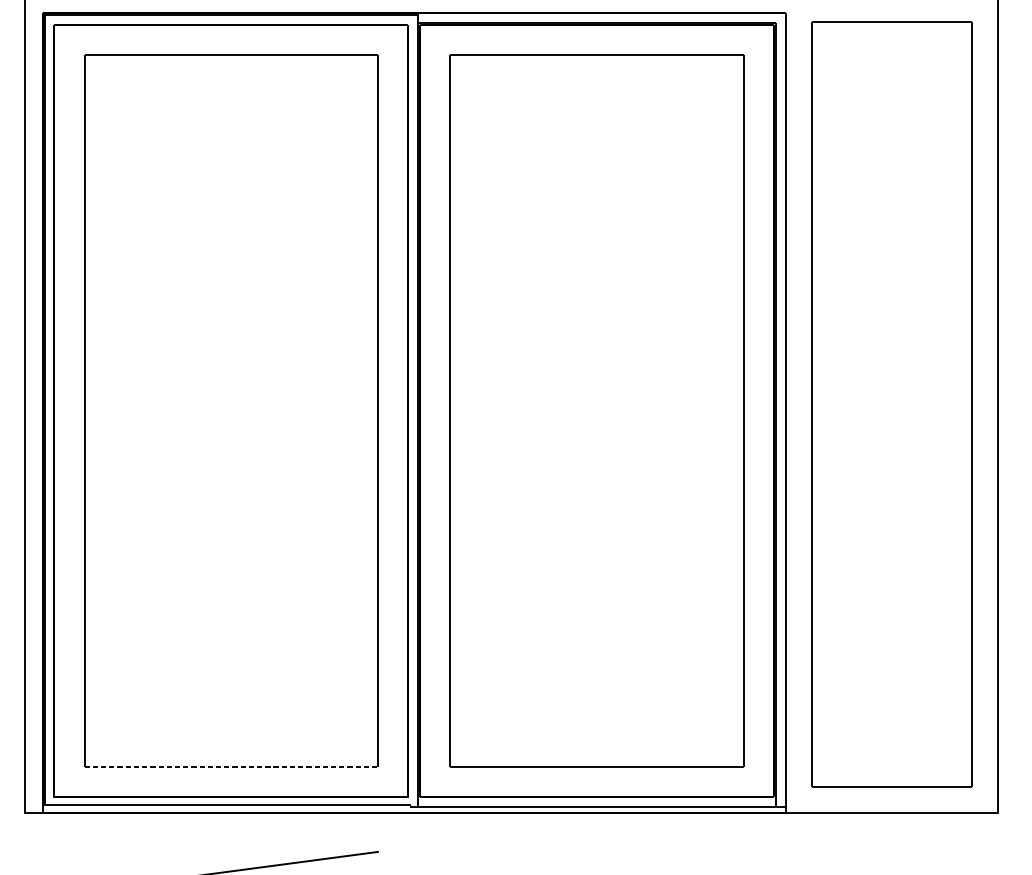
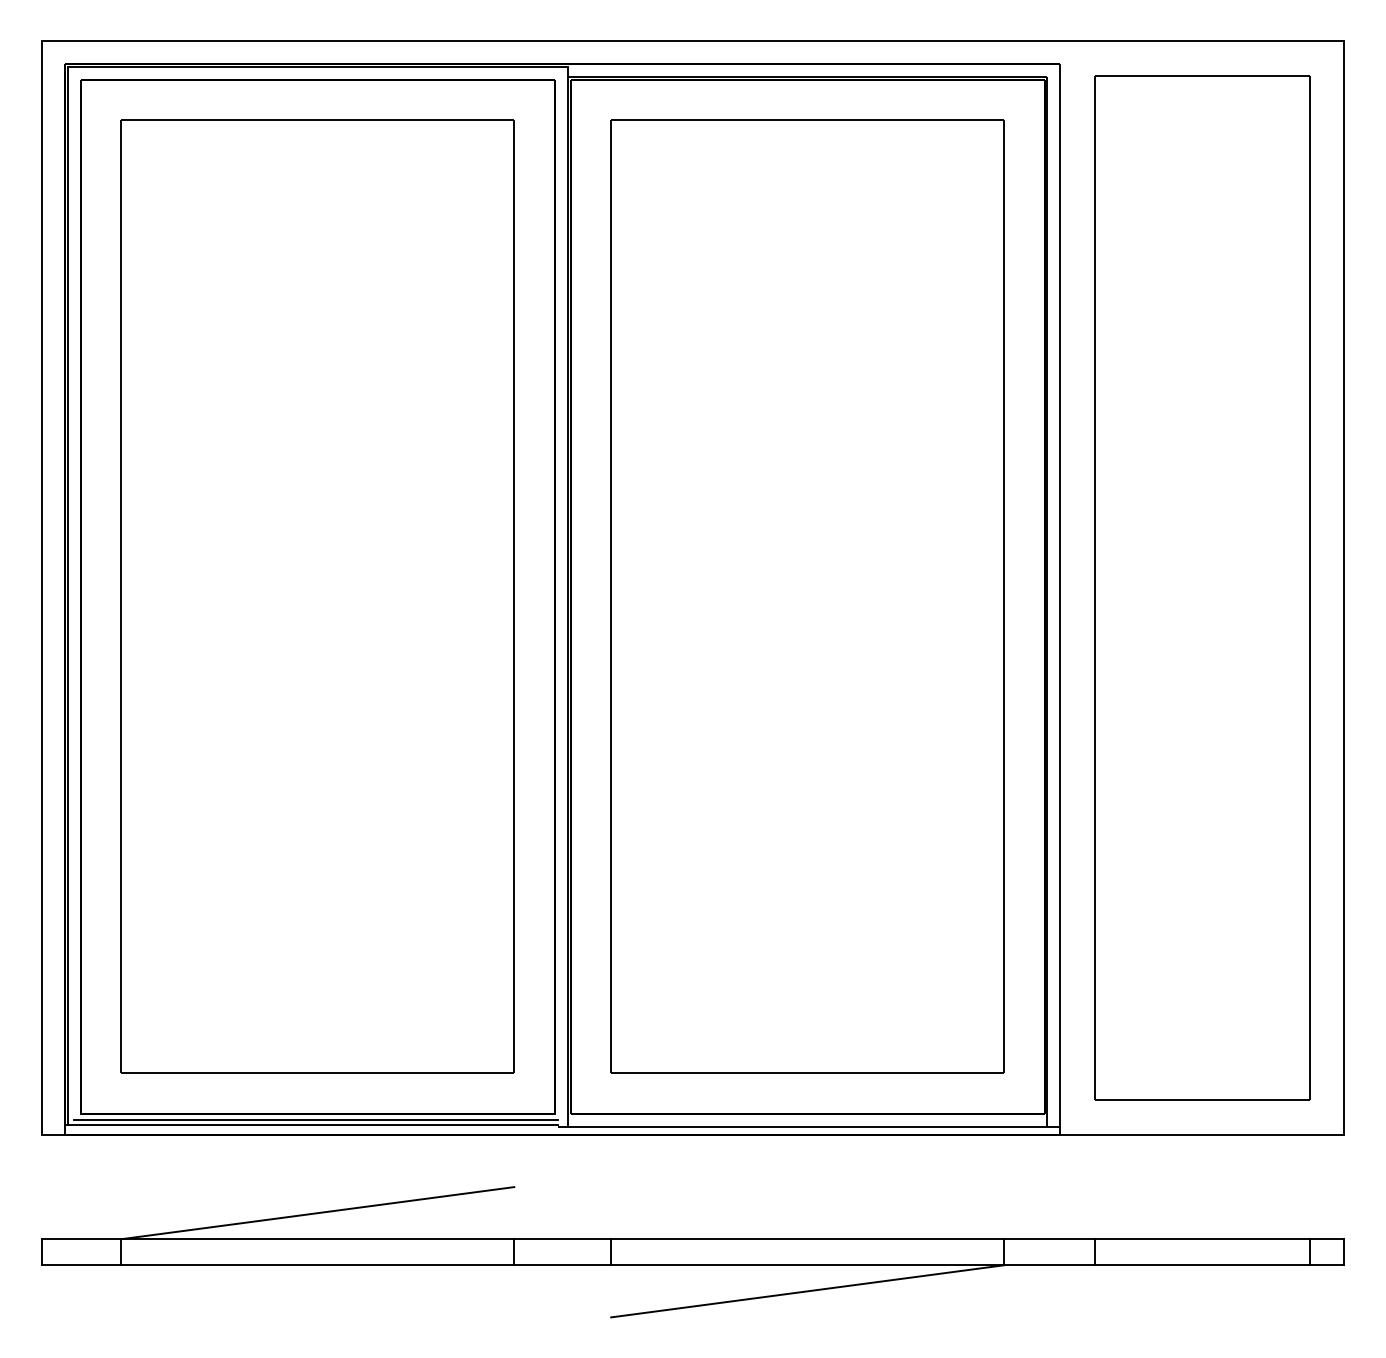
line: (231, 767) -> (318, 1073), dashed -> solid
line: (229, 802) -> (315, 1120), added

